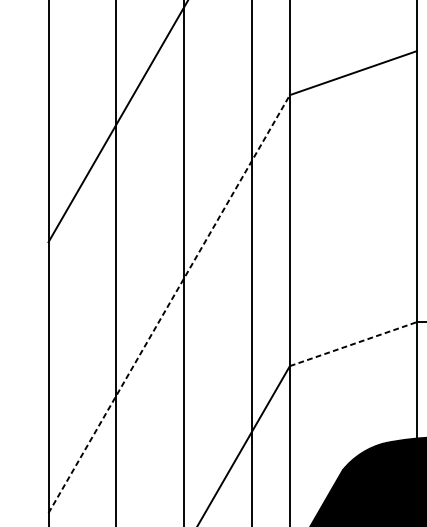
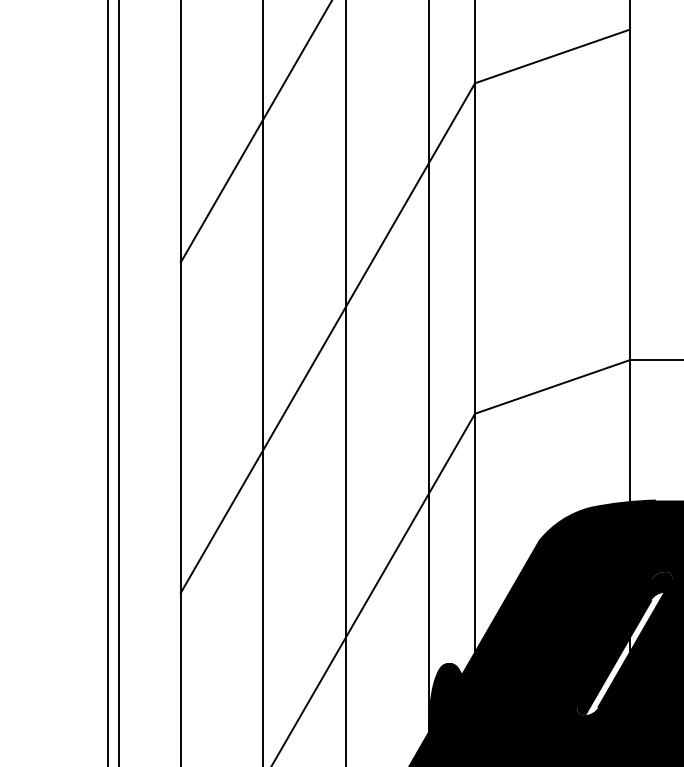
line: (169, 303) -> (328, 337), dashed -> solid
line: (353, 343) -> (552, 386), dashed -> solid

